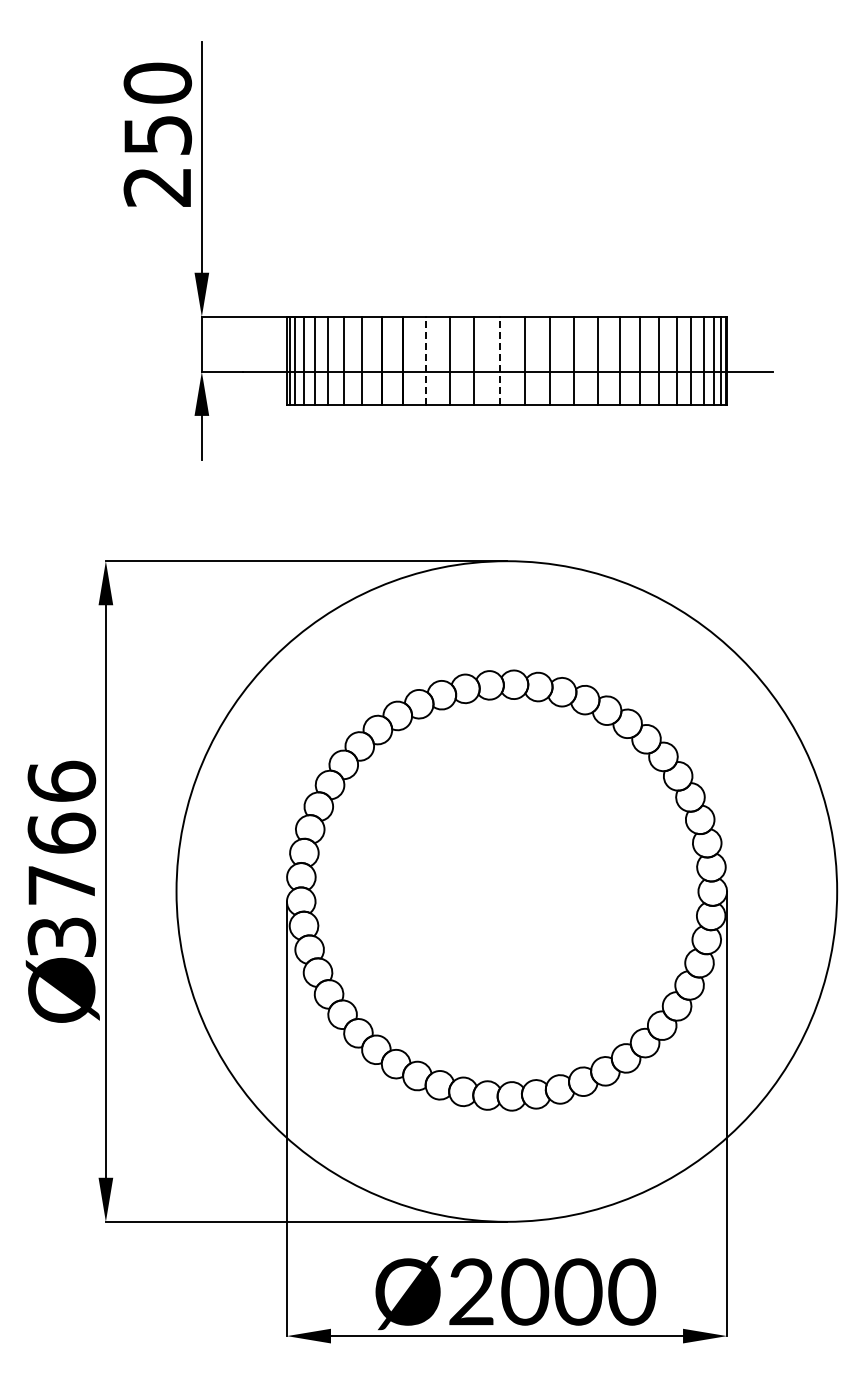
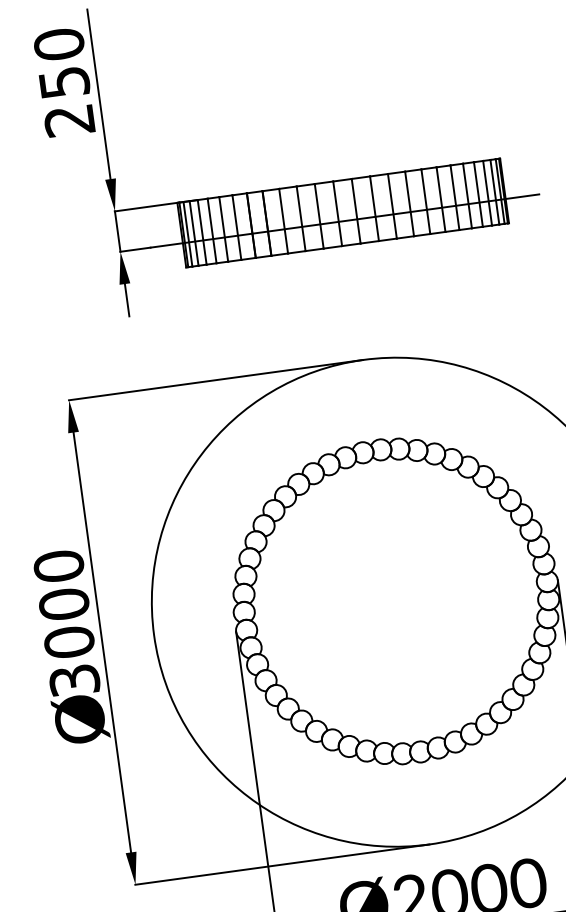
line: (425, 360) -> (283, 220), dashed -> solid
line: (499, 360) -> (337, 213), dashed -> solid
text: (61, 832) -> (63, 603), 3766 -> 3000

